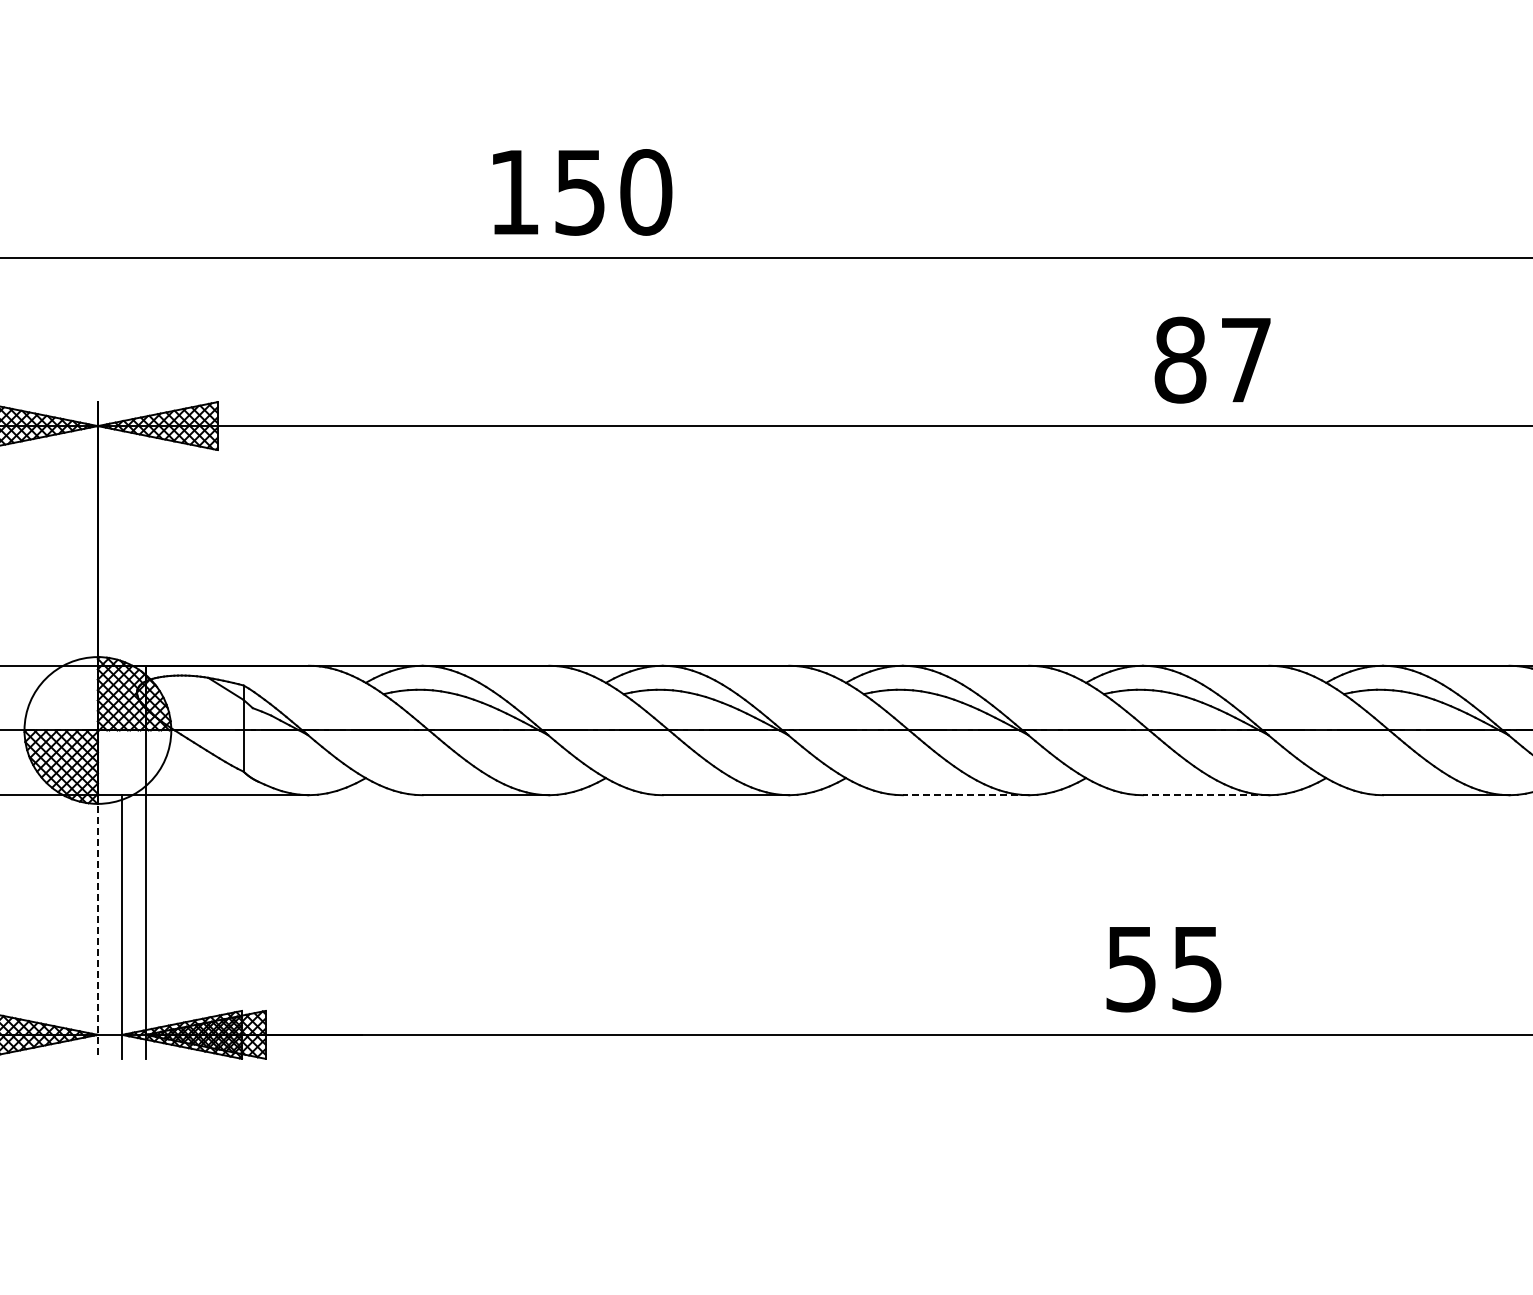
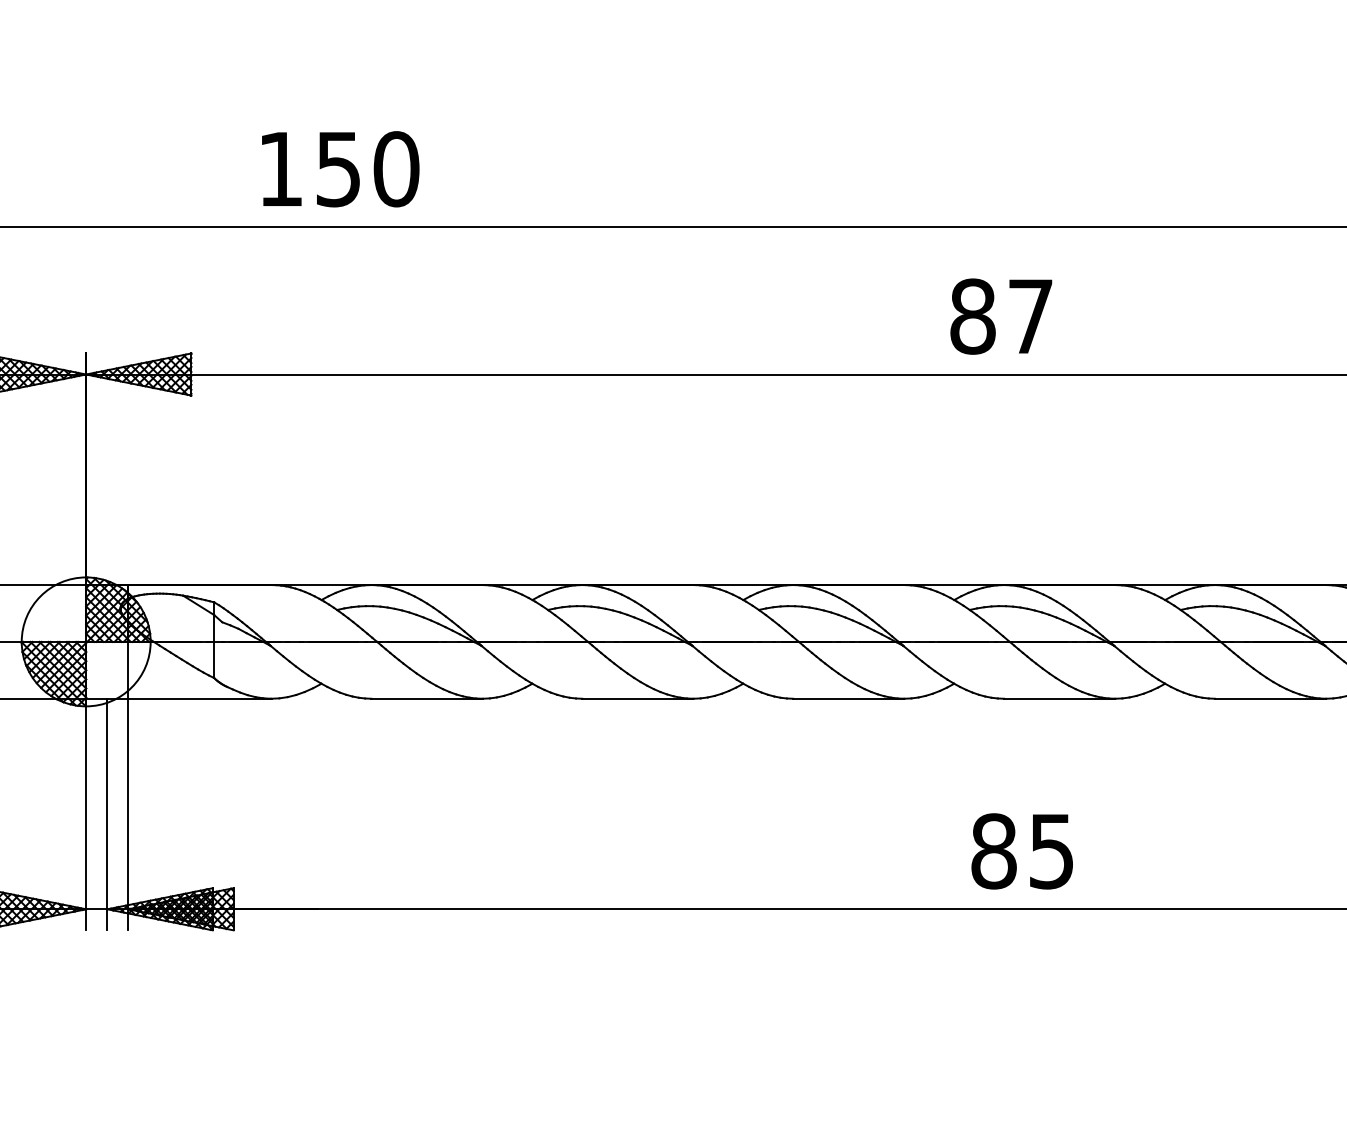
text: (582, 192) -> (340, 169), moved
text: (1212, 359) -> (1001, 316), moved
line: (965, 795) -> (848, 699), dashed -> solid
line: (1205, 795) -> (1059, 699), dashed -> solid
line: (97, 927) -> (85, 814), dashed -> solid
text: (1131, 968) -> (994, 850), 55 -> 85

